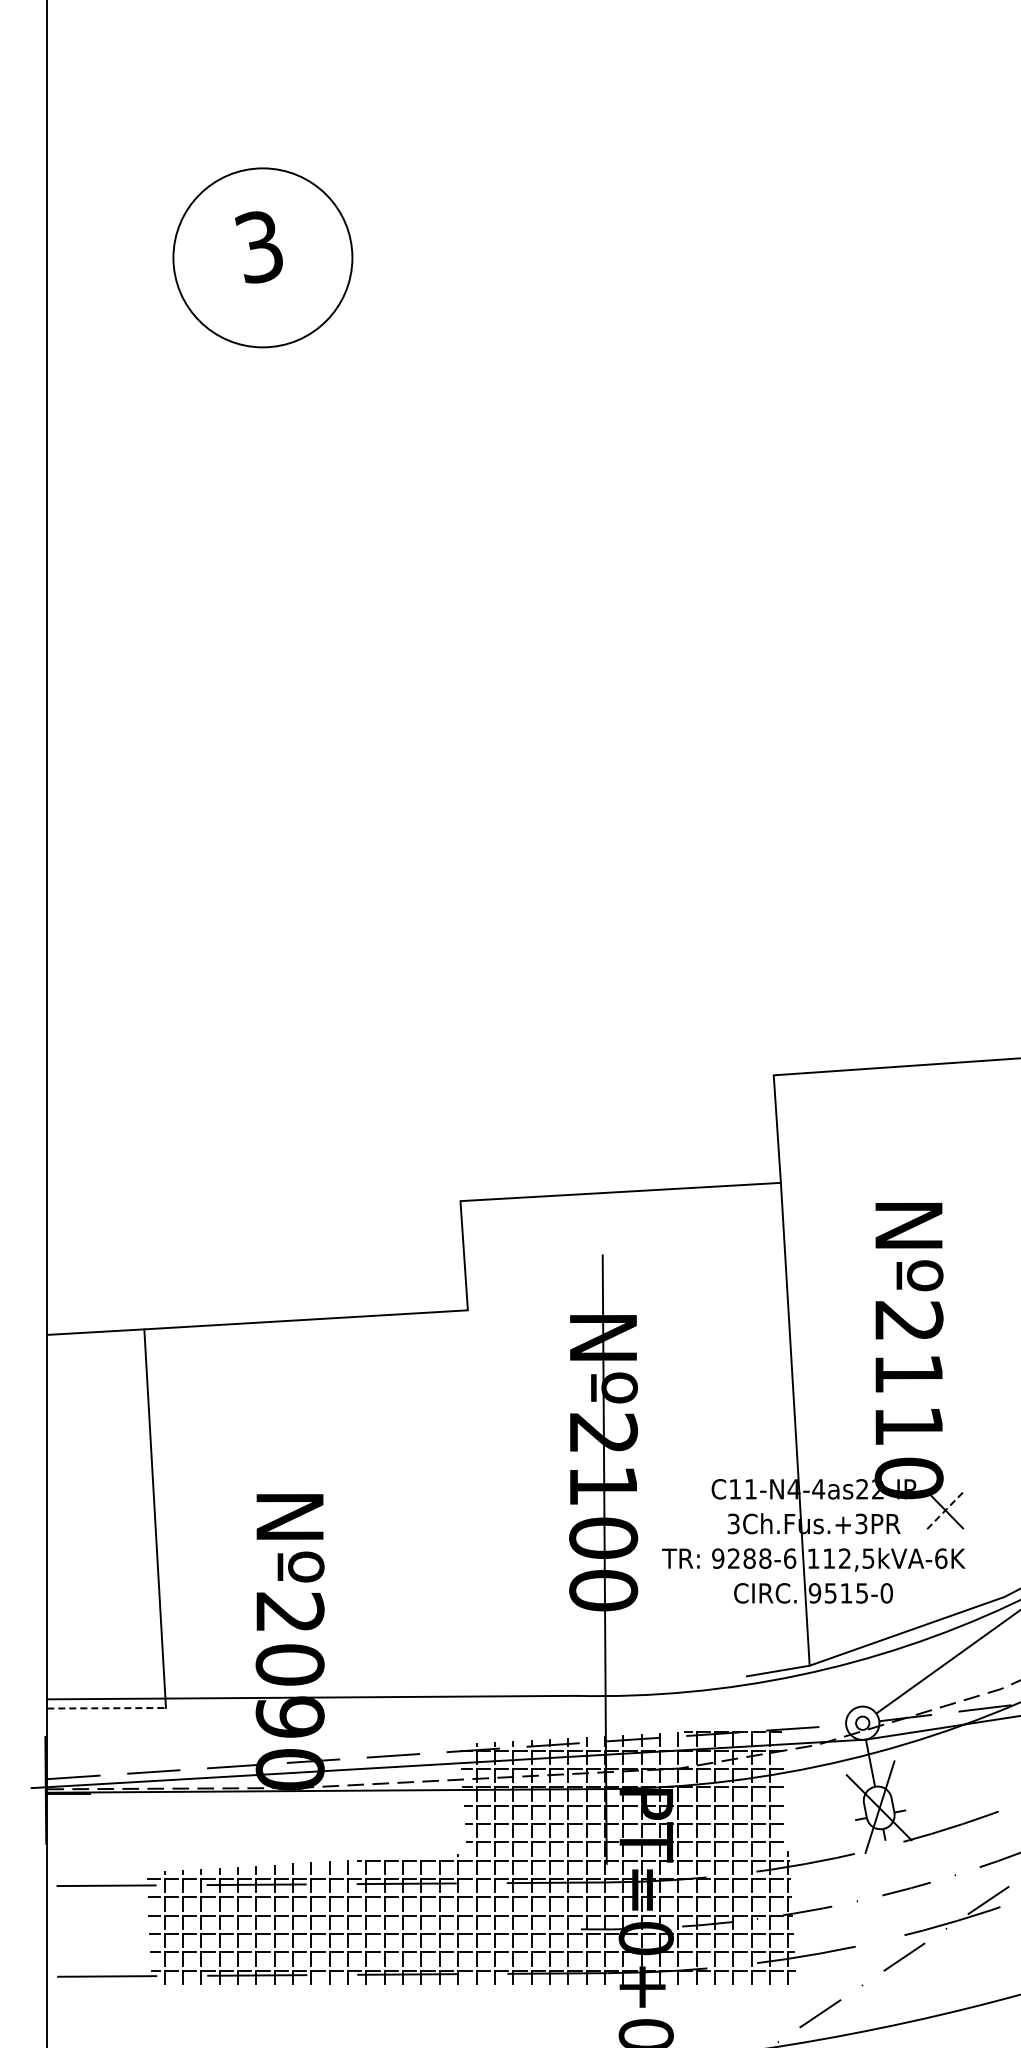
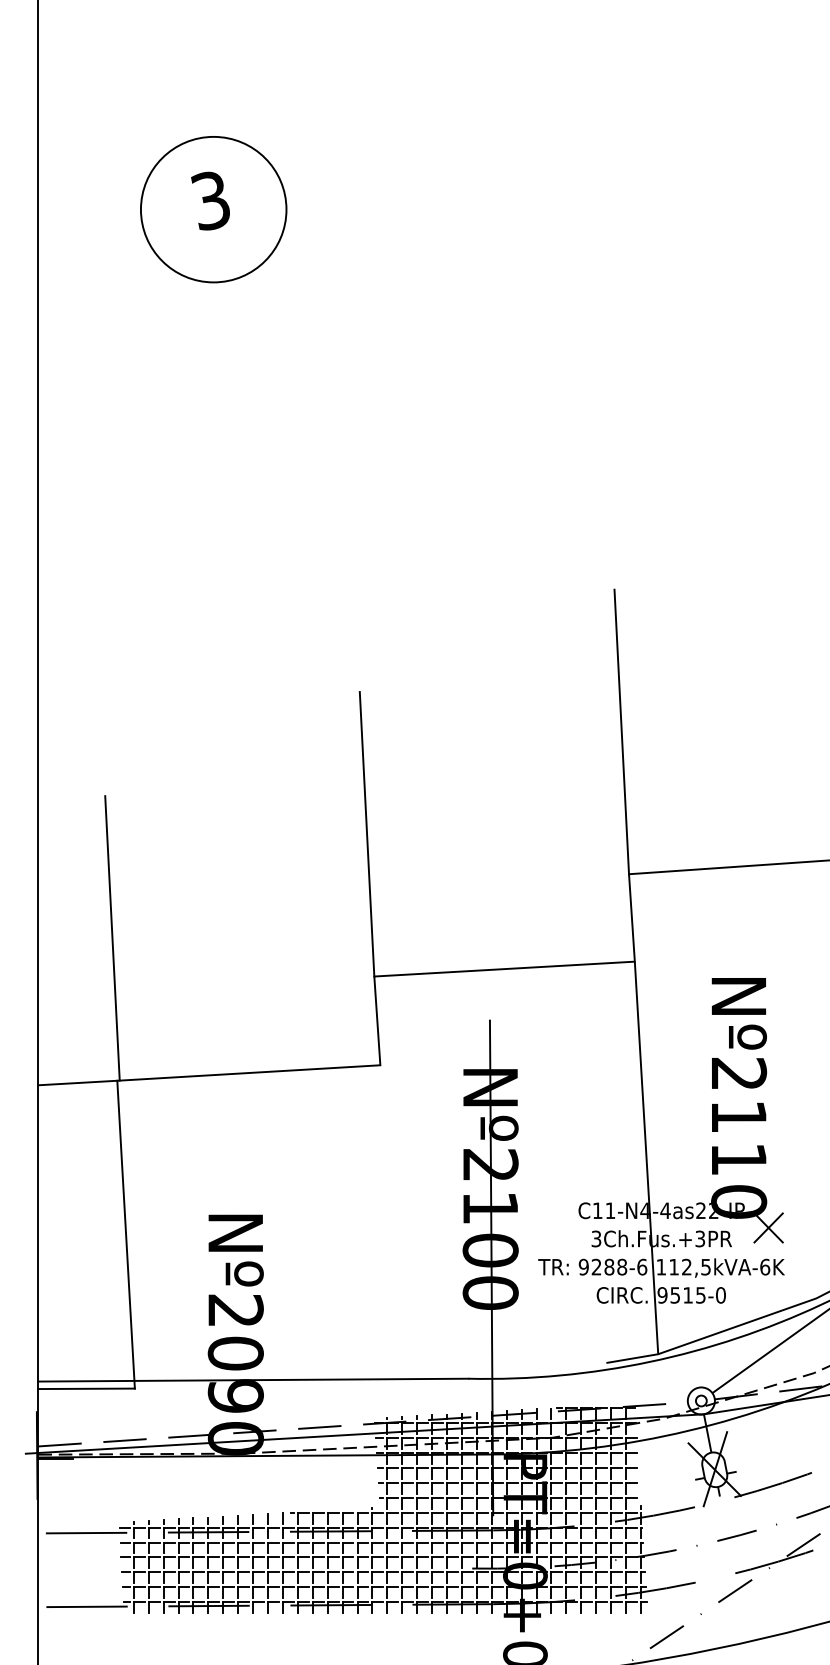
line: (764, 900) -> (621, 732), added
line: (451, 1026) -> (367, 834), added
line: (138, 1154) -> (112, 938), added
line: (945, 1510) -> (768, 1228), dashed -> solid
line: (107, 1708) -> (87, 1388), dashed -> solid

